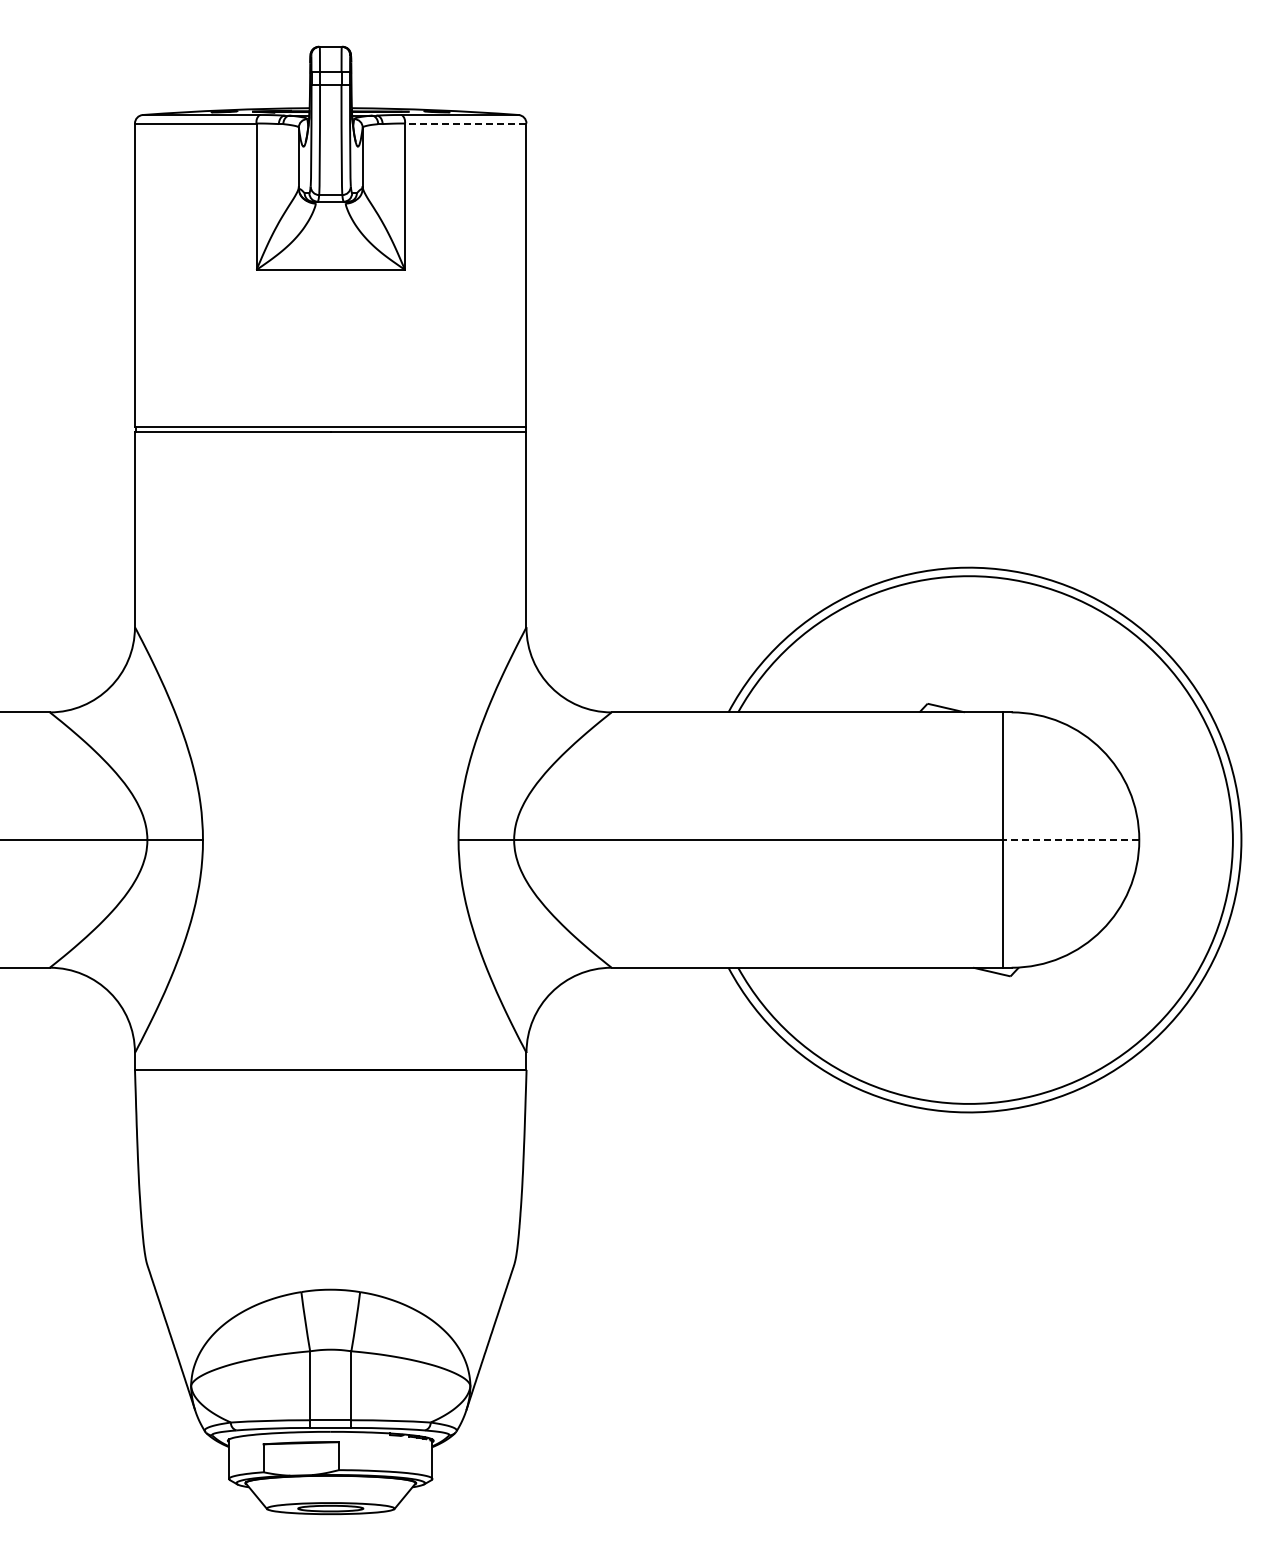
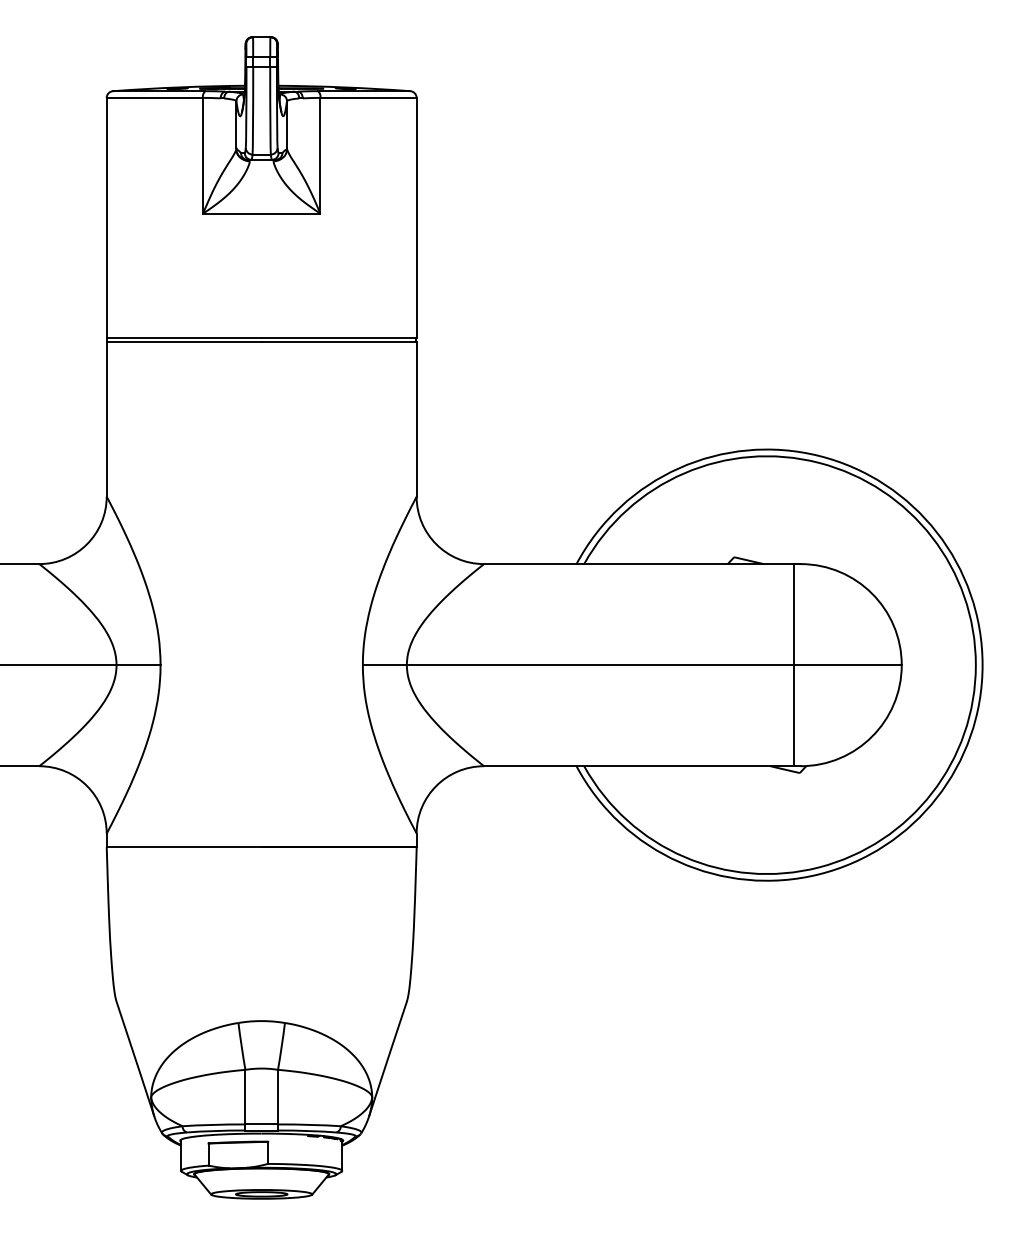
line: (465, 123) -> (368, 97), dashed -> solid
line: (1070, 840) -> (847, 665), dashed -> solid

